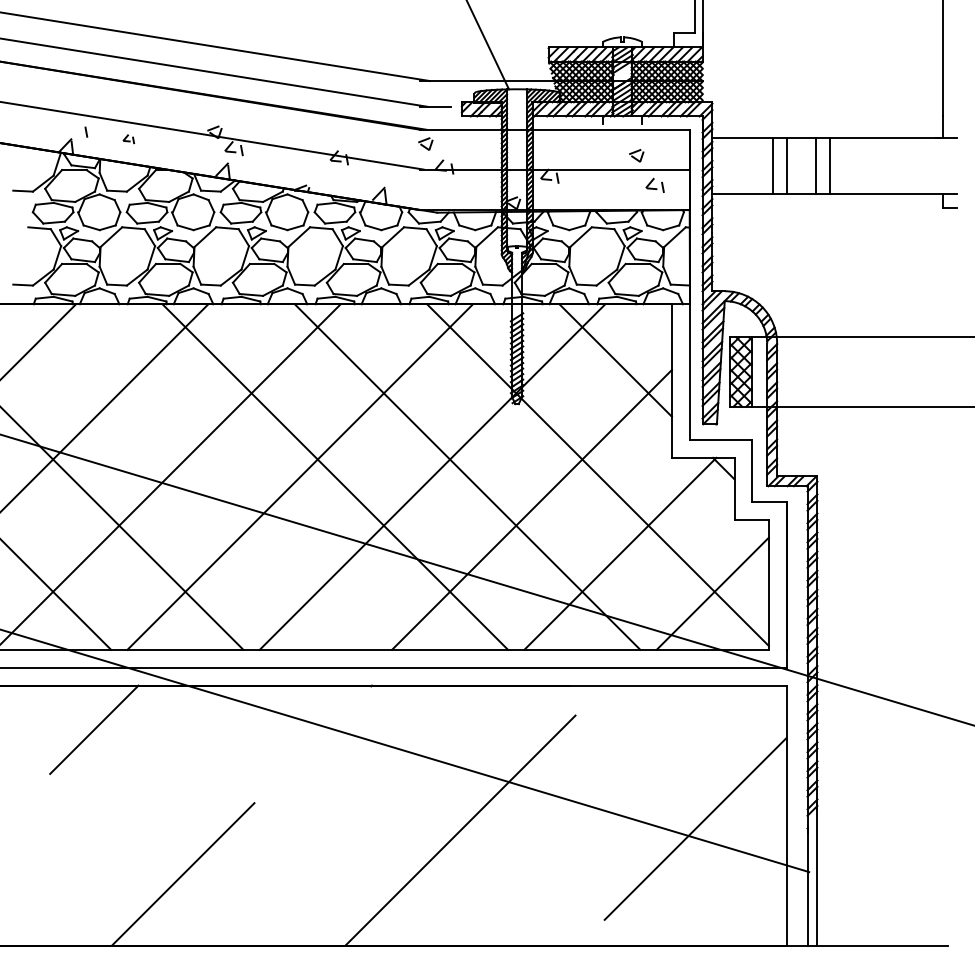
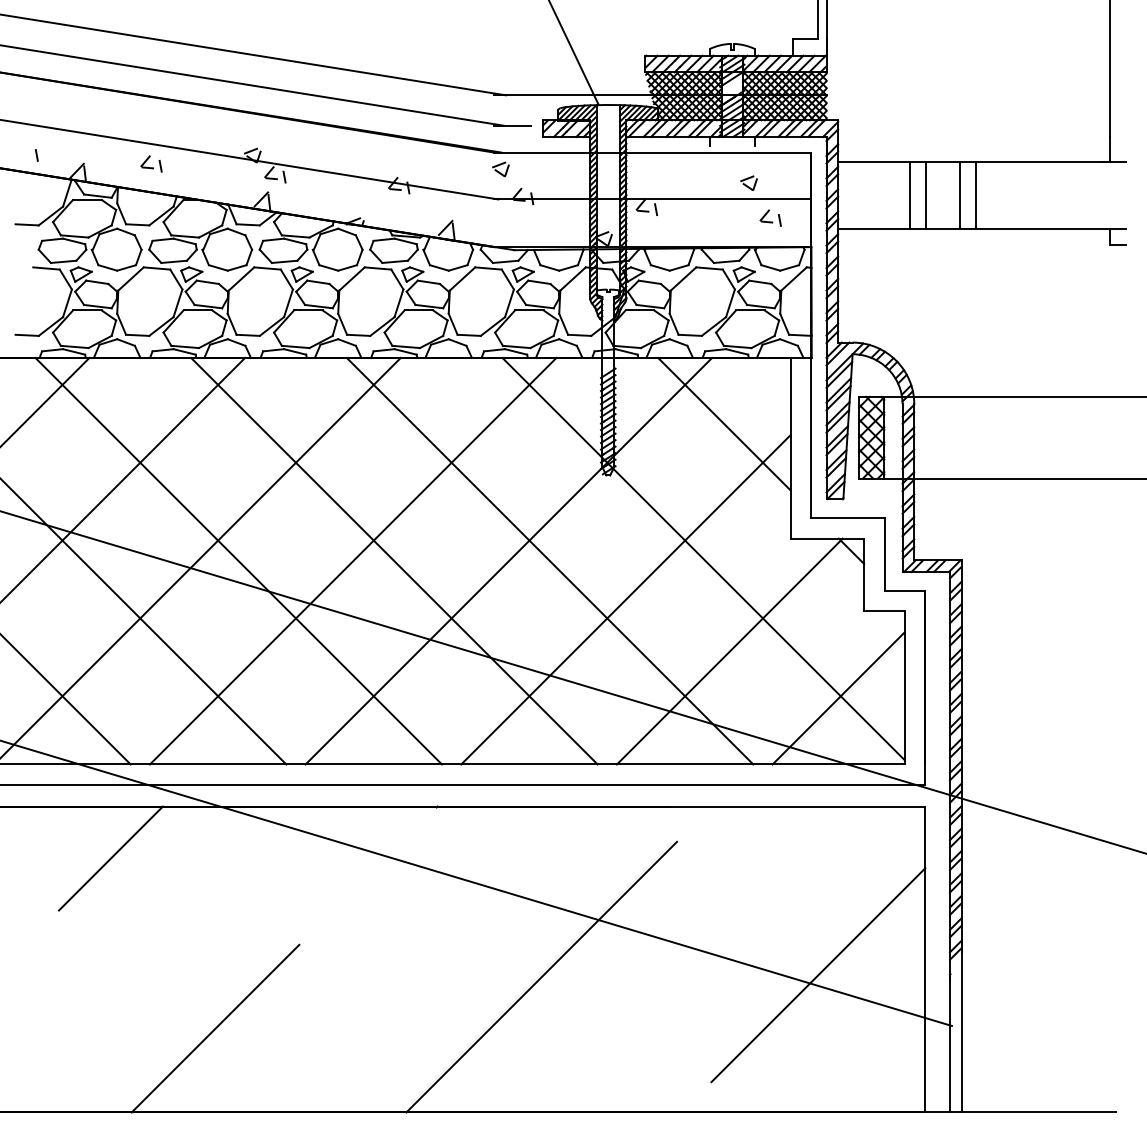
line: (86, 131) -> (37, 154), moved
part: (128, 138) -> (151, 162), size x1.67
line: (202, 476) -> (238, 560), added

